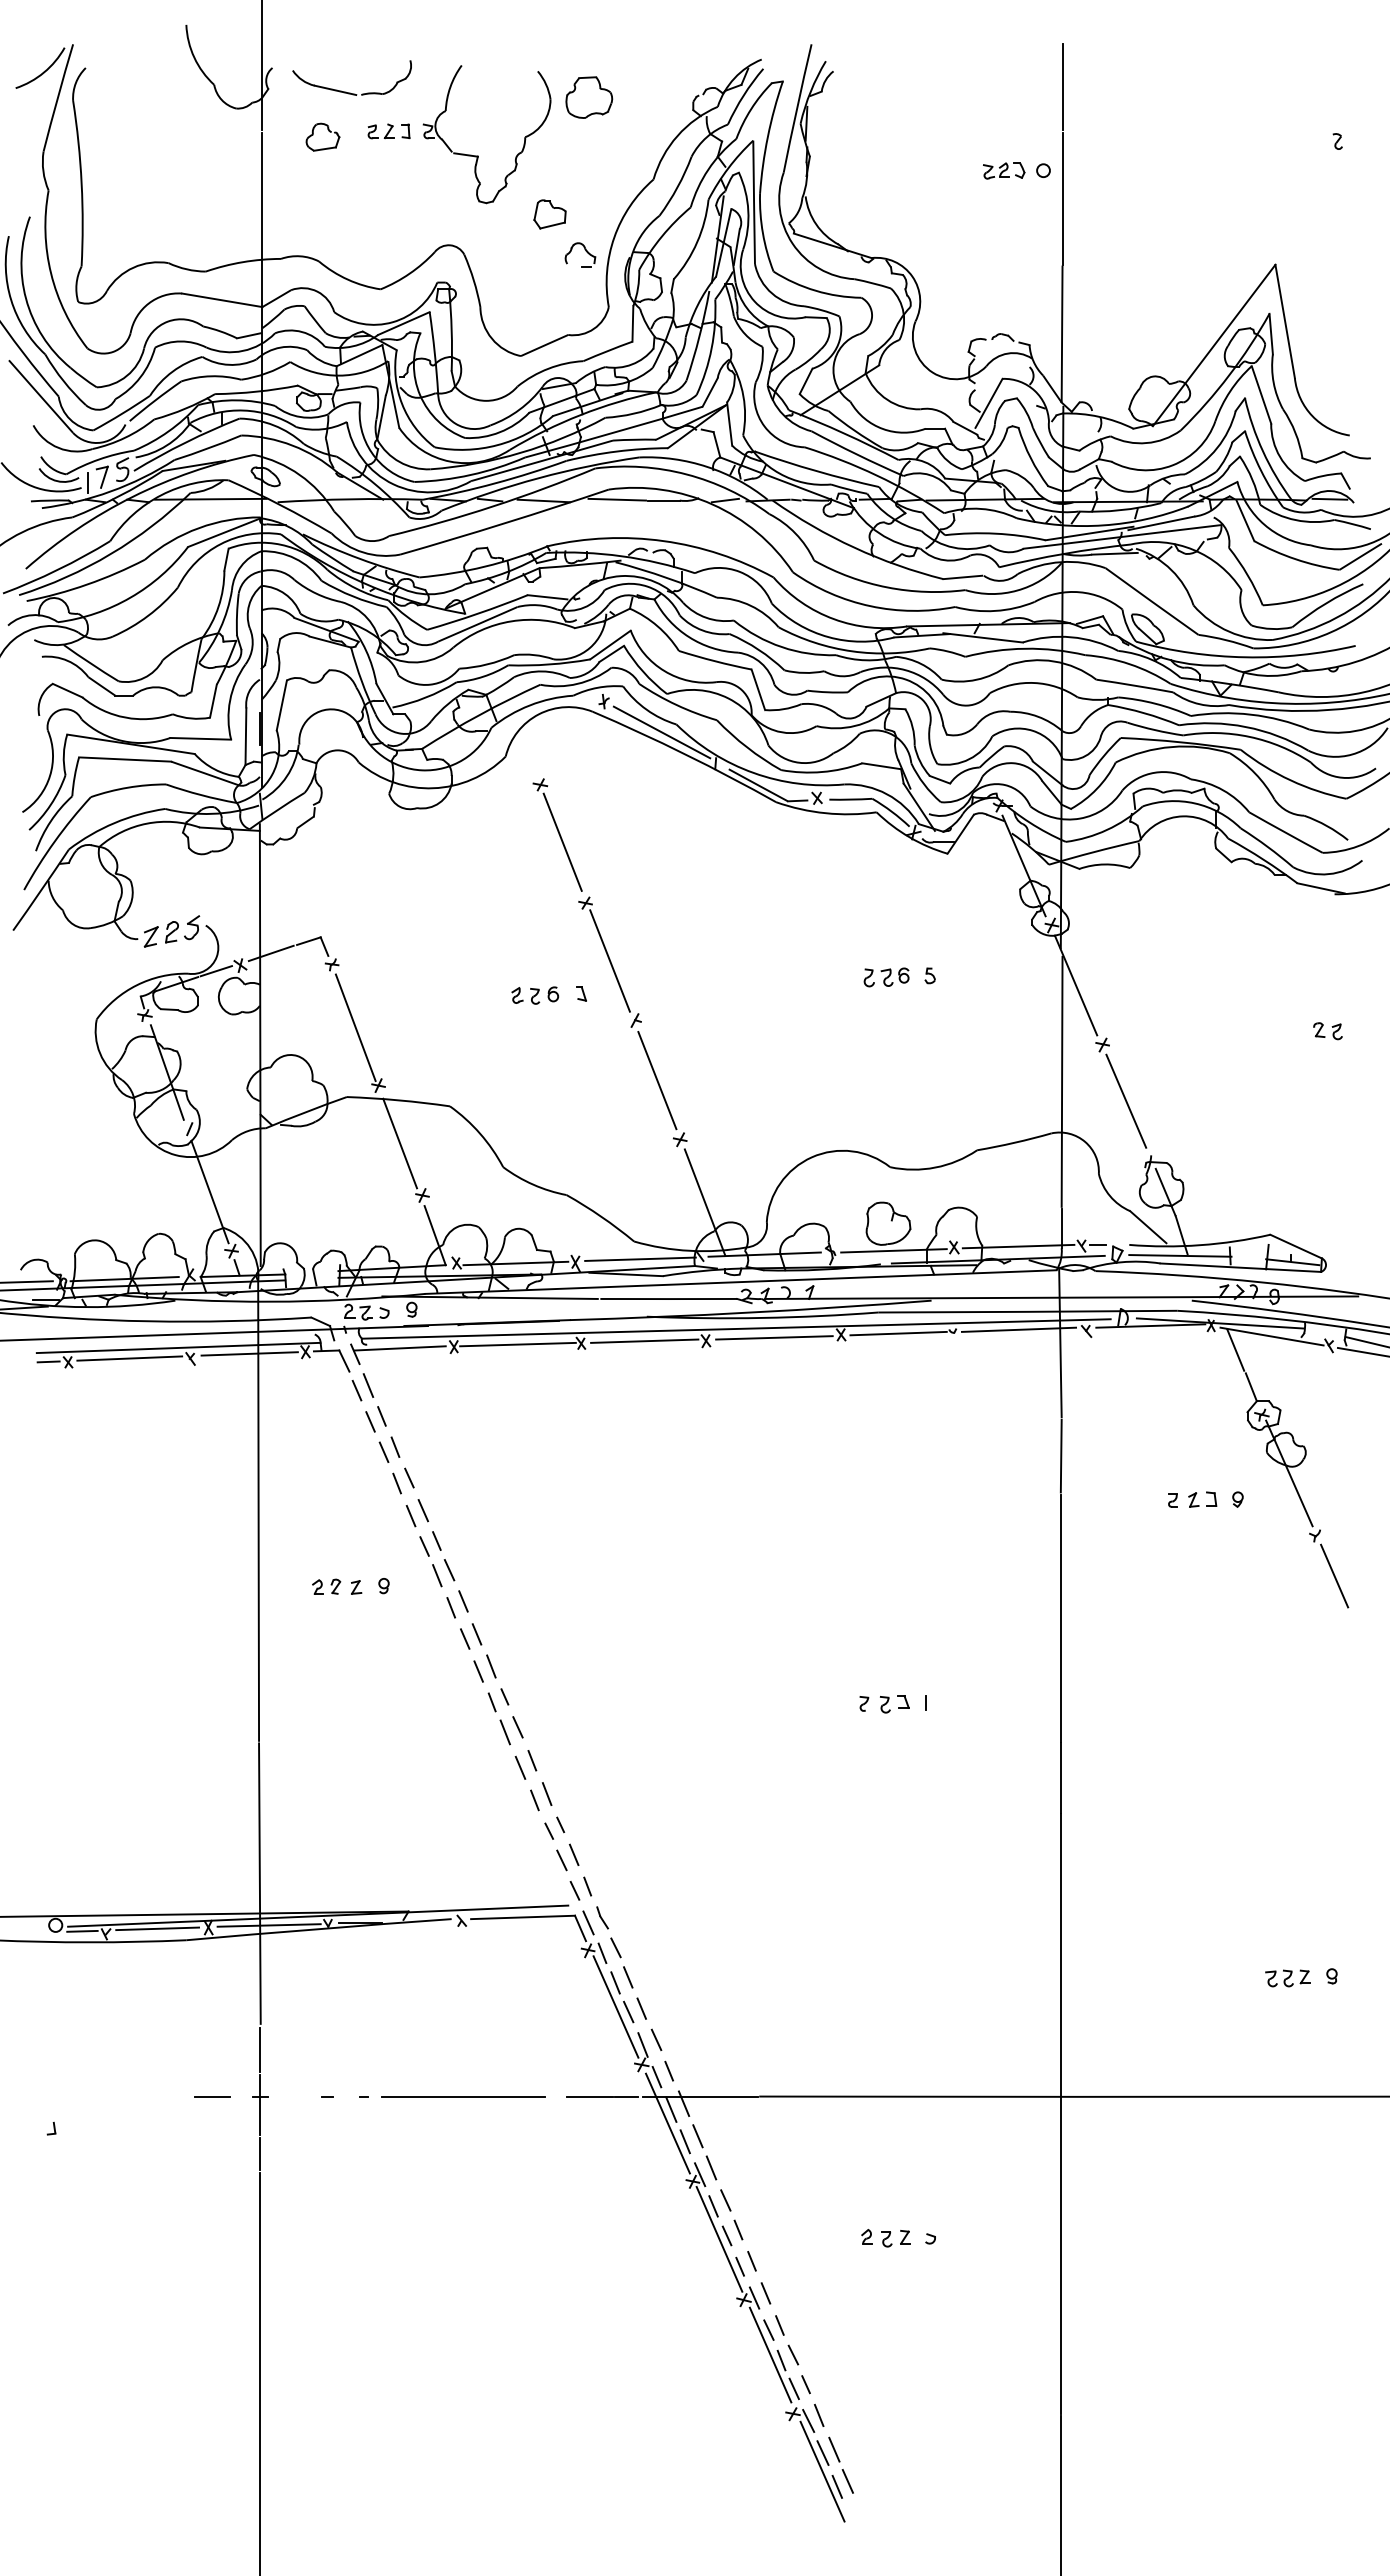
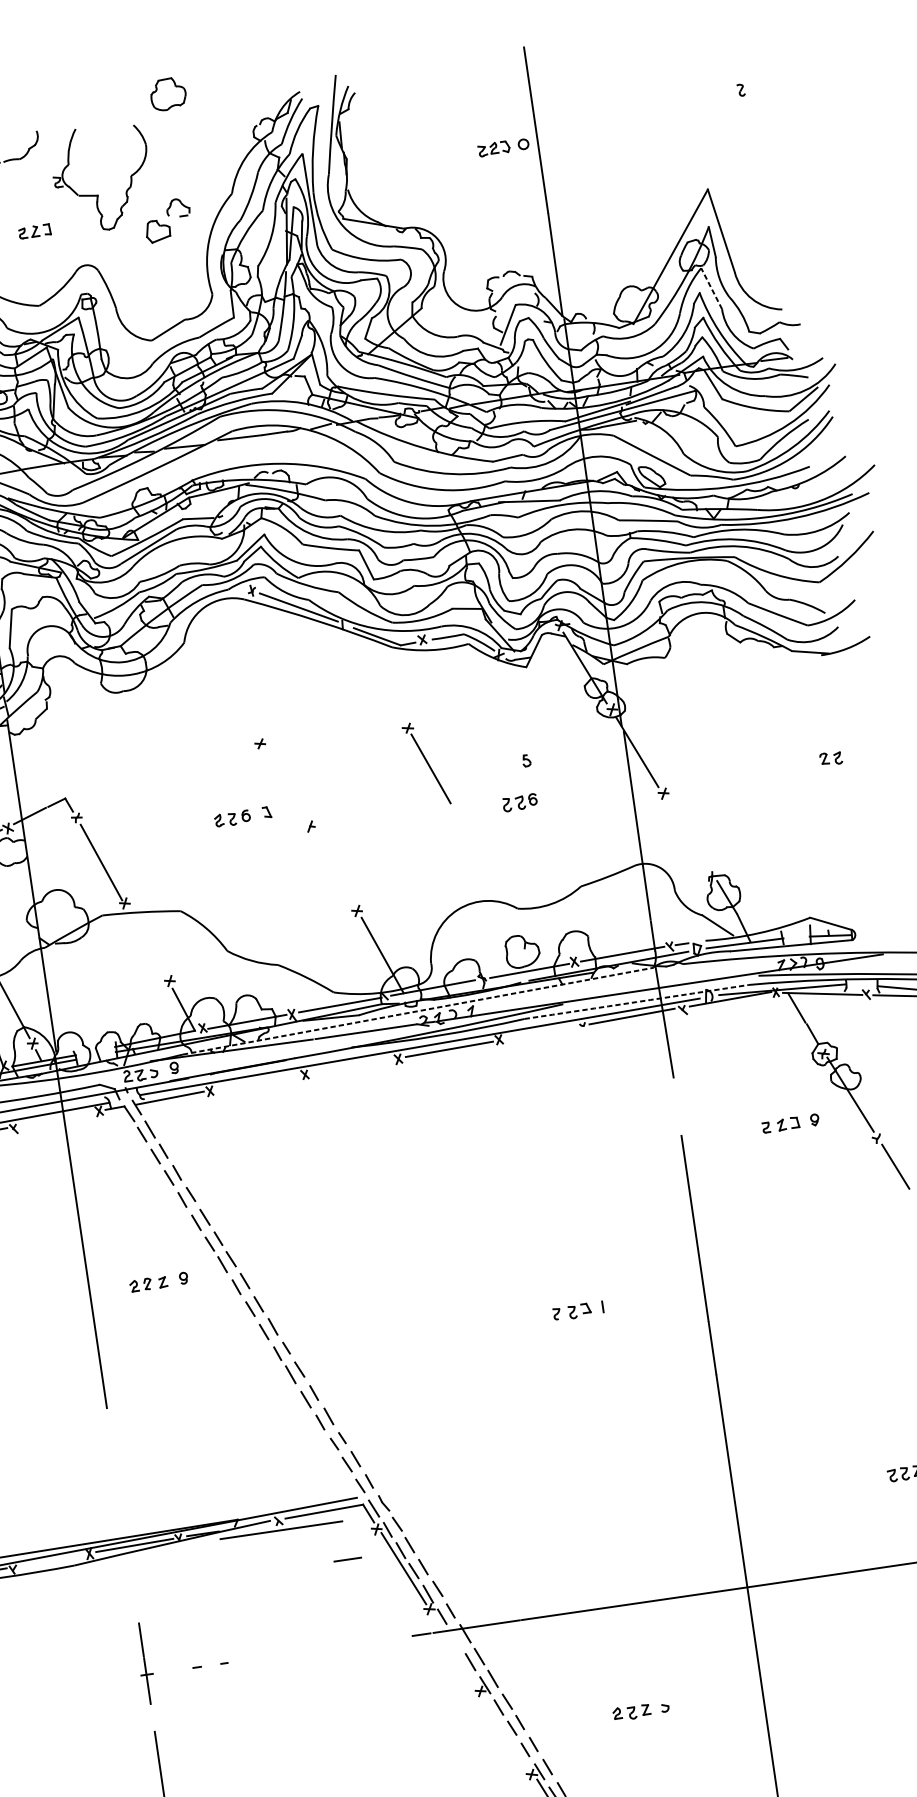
part: (589, 97) -> (168, 94), moved
part: (388, 131) -> (34, 231), moved
part: (580, 254) -> (178, 207), moved
line: (1261, 394) -> (711, 288), solid -> dashed
part: (557, 834) -> (426, 763), moved
line: (609, 960) -> (284, 784), removed
part: (886, 977) -> (520, 802), moved
line: (657, 1080) -> (333, 869), removed
line: (1126, 1100) -> (687, 832), removed
line: (400, 1143) -> (147, 944), removed
line: (741, 1282) -> (418, 1011), solid -> dashed
arc: (1027, 1311) -> (636, 1001), solid -> dashed
line: (898, 1333) -> (542, 1032), removed
line: (644, 1340) -> (352, 1065), removed
line: (517, 1344) -> (257, 1082), removed
line: (249, 1353) -> (57, 1118), removed
line: (1060, 1455) -> (676, 1106), removed
line: (259, 1883) -> (122, 1515), removed
line: (157, 1928) -> (51, 1559), removed
line: (212, 2096) -> (347, 1559), moved
line: (463, 2096) -> (281, 1530), moved
line: (590, 2096) -> (394, 1638), removed
line: (671, 2109) -> (456, 1639), removed
line: (667, 2123) -> (455, 1650), removed
line: (259, 2153) -> (152, 1717), removed
line: (719, 2238) -> (506, 1730), removed

